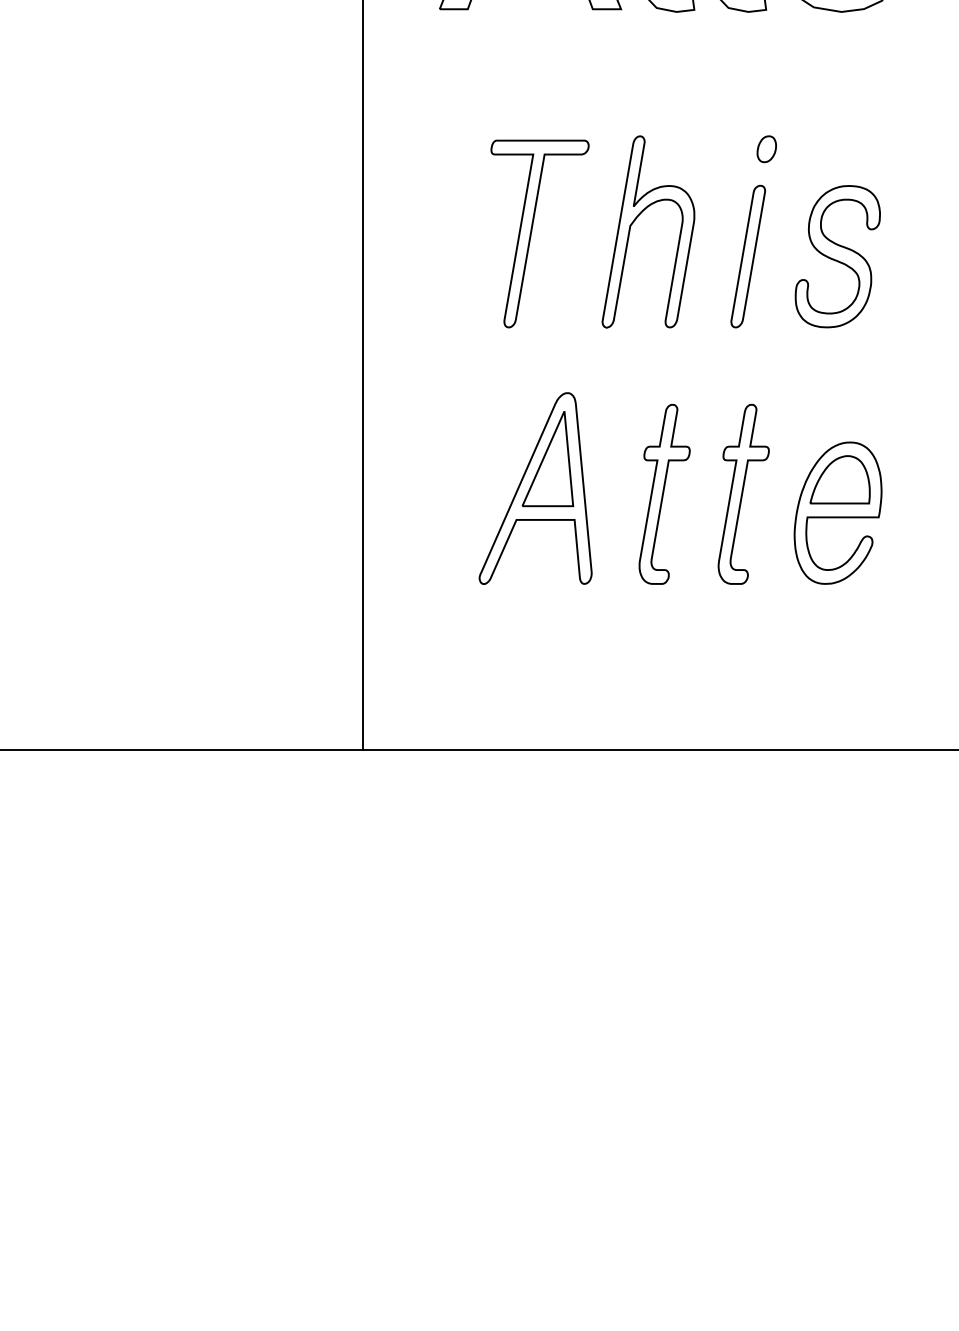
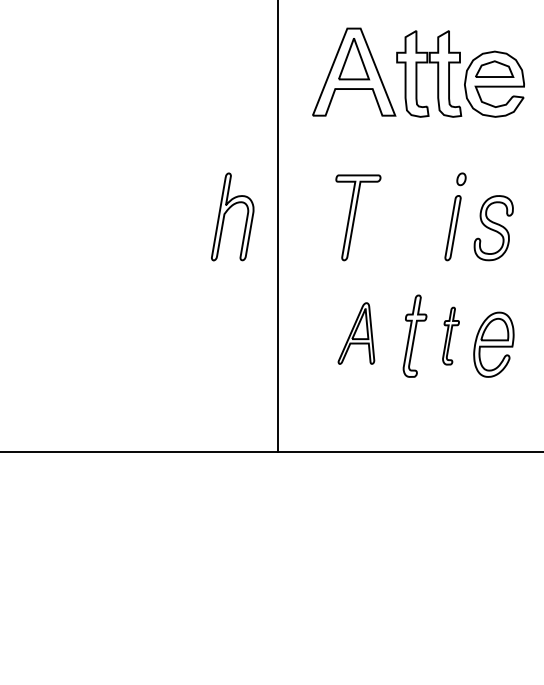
part: (634, 224) -> (226, 213), moved
part: (535, 488) -> (356, 333), size x0.7
part: (742, 492) -> (450, 335), size x0.7

